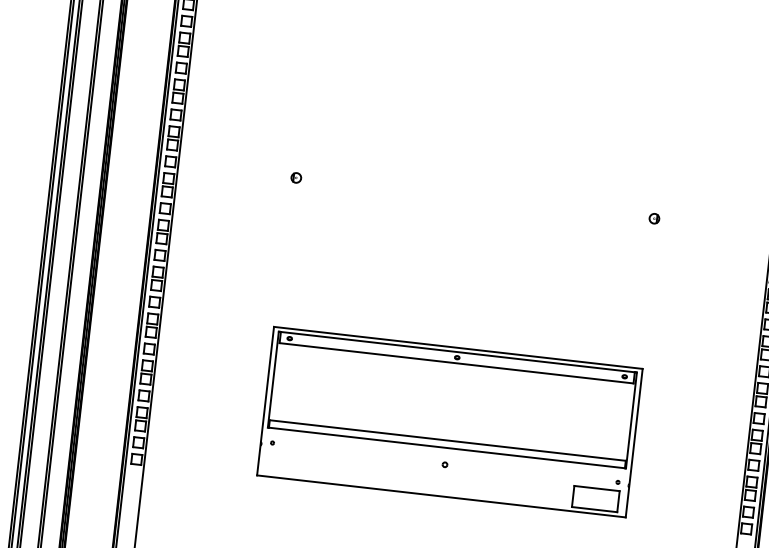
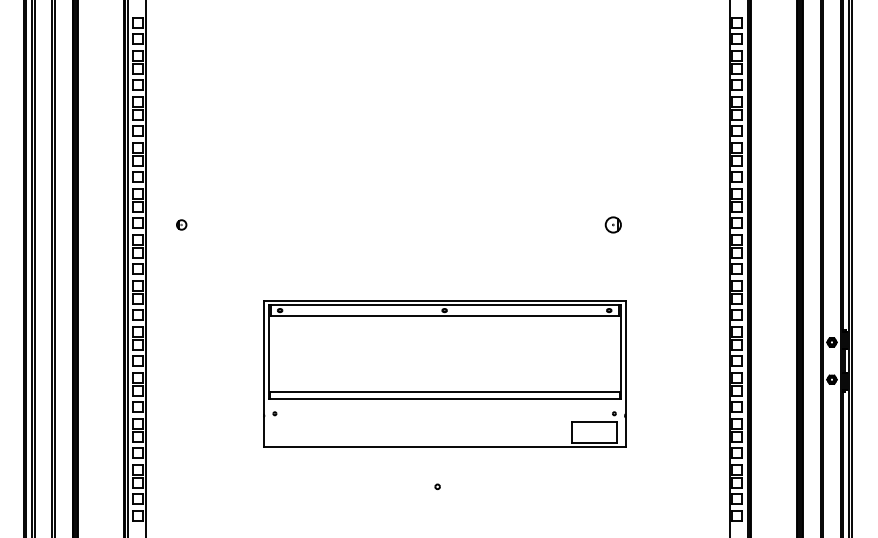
part: (296, 177) -> (181, 224), moved
part: (654, 218) -> (613, 224), size x1.6
part: (449, 421) -> (444, 373), moved

